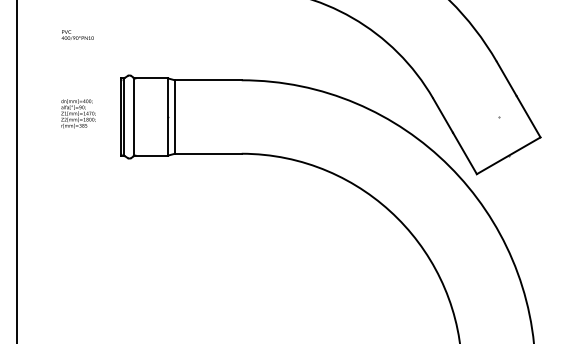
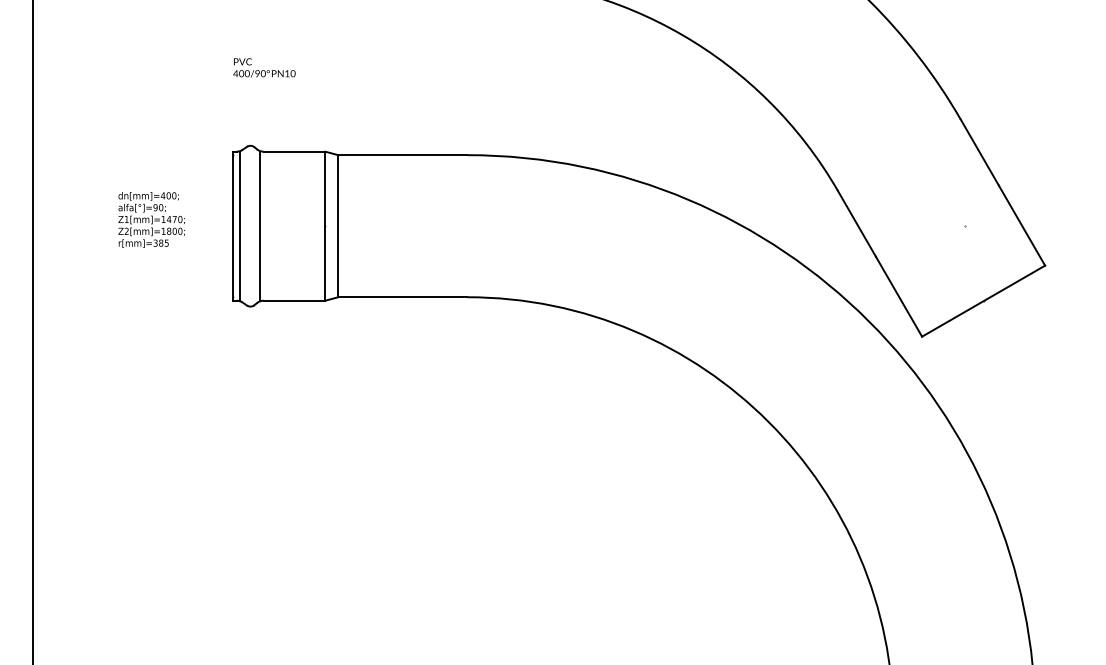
text: (77, 34) -> (263, 66), moved

